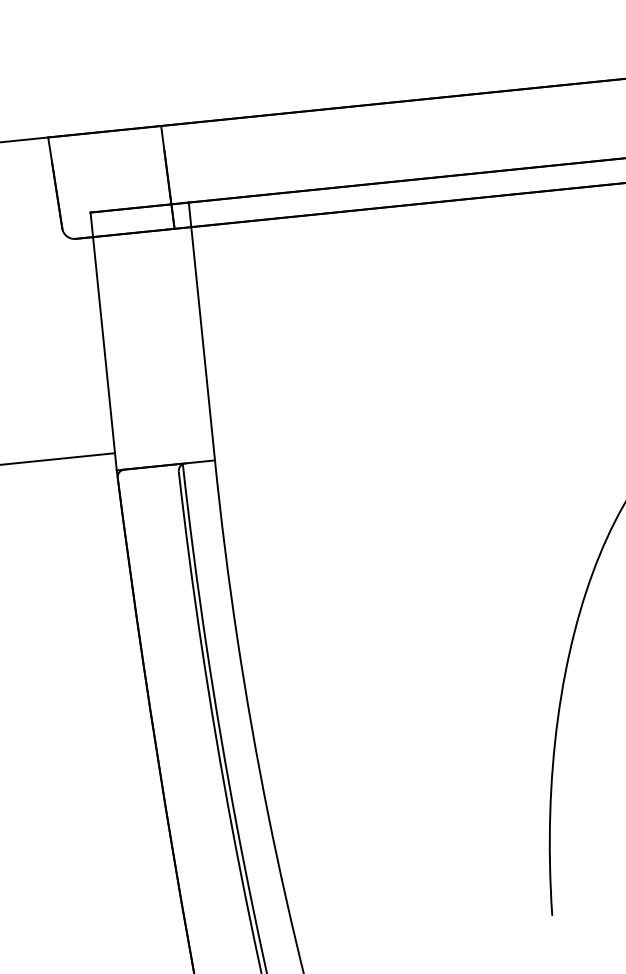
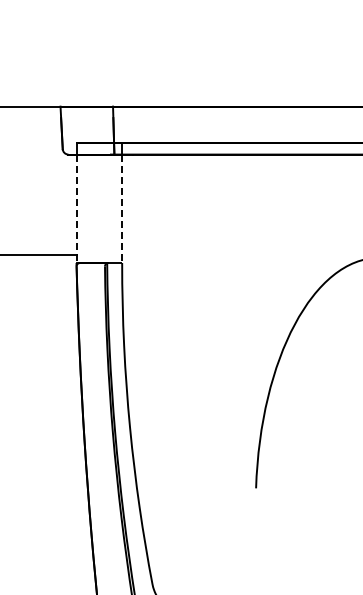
line: (203, 345) -> (122, 209), solid -> dashed
line: (105, 355) -> (76, 209), solid -> dashed

